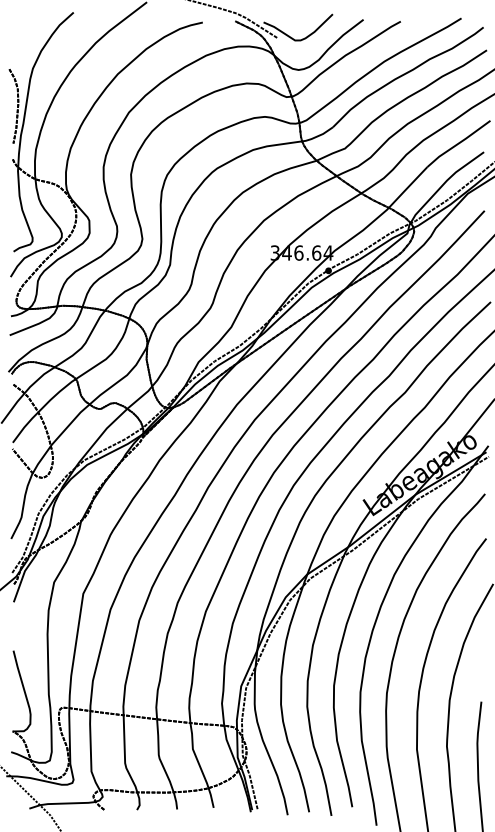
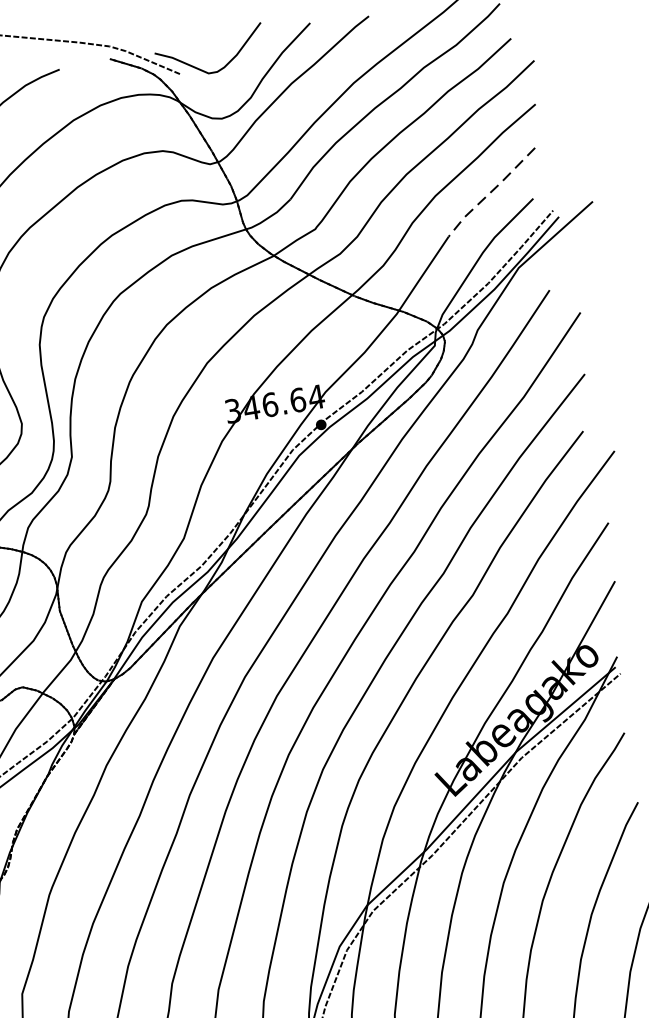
line: (458, 143) -> (491, 191), solid -> dashed

